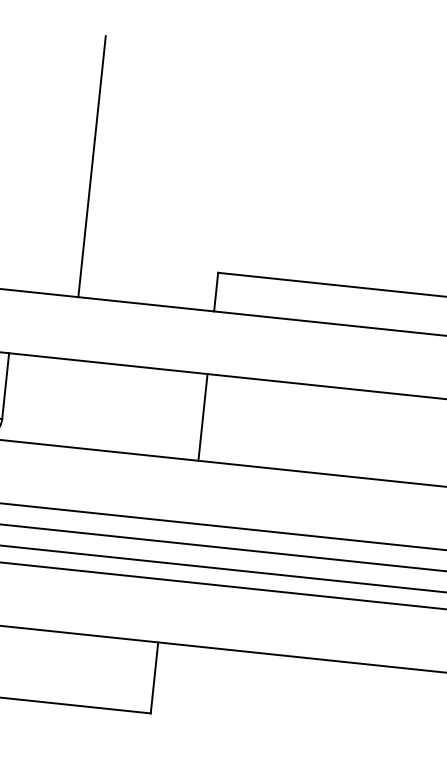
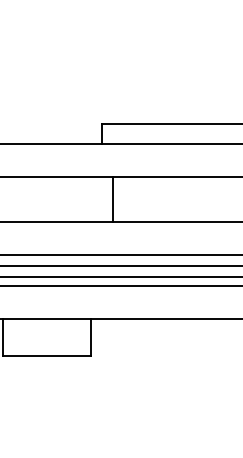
line: (91, 166) -> (30, 75), removed
line: (202, 417) -> (112, 199), moved

